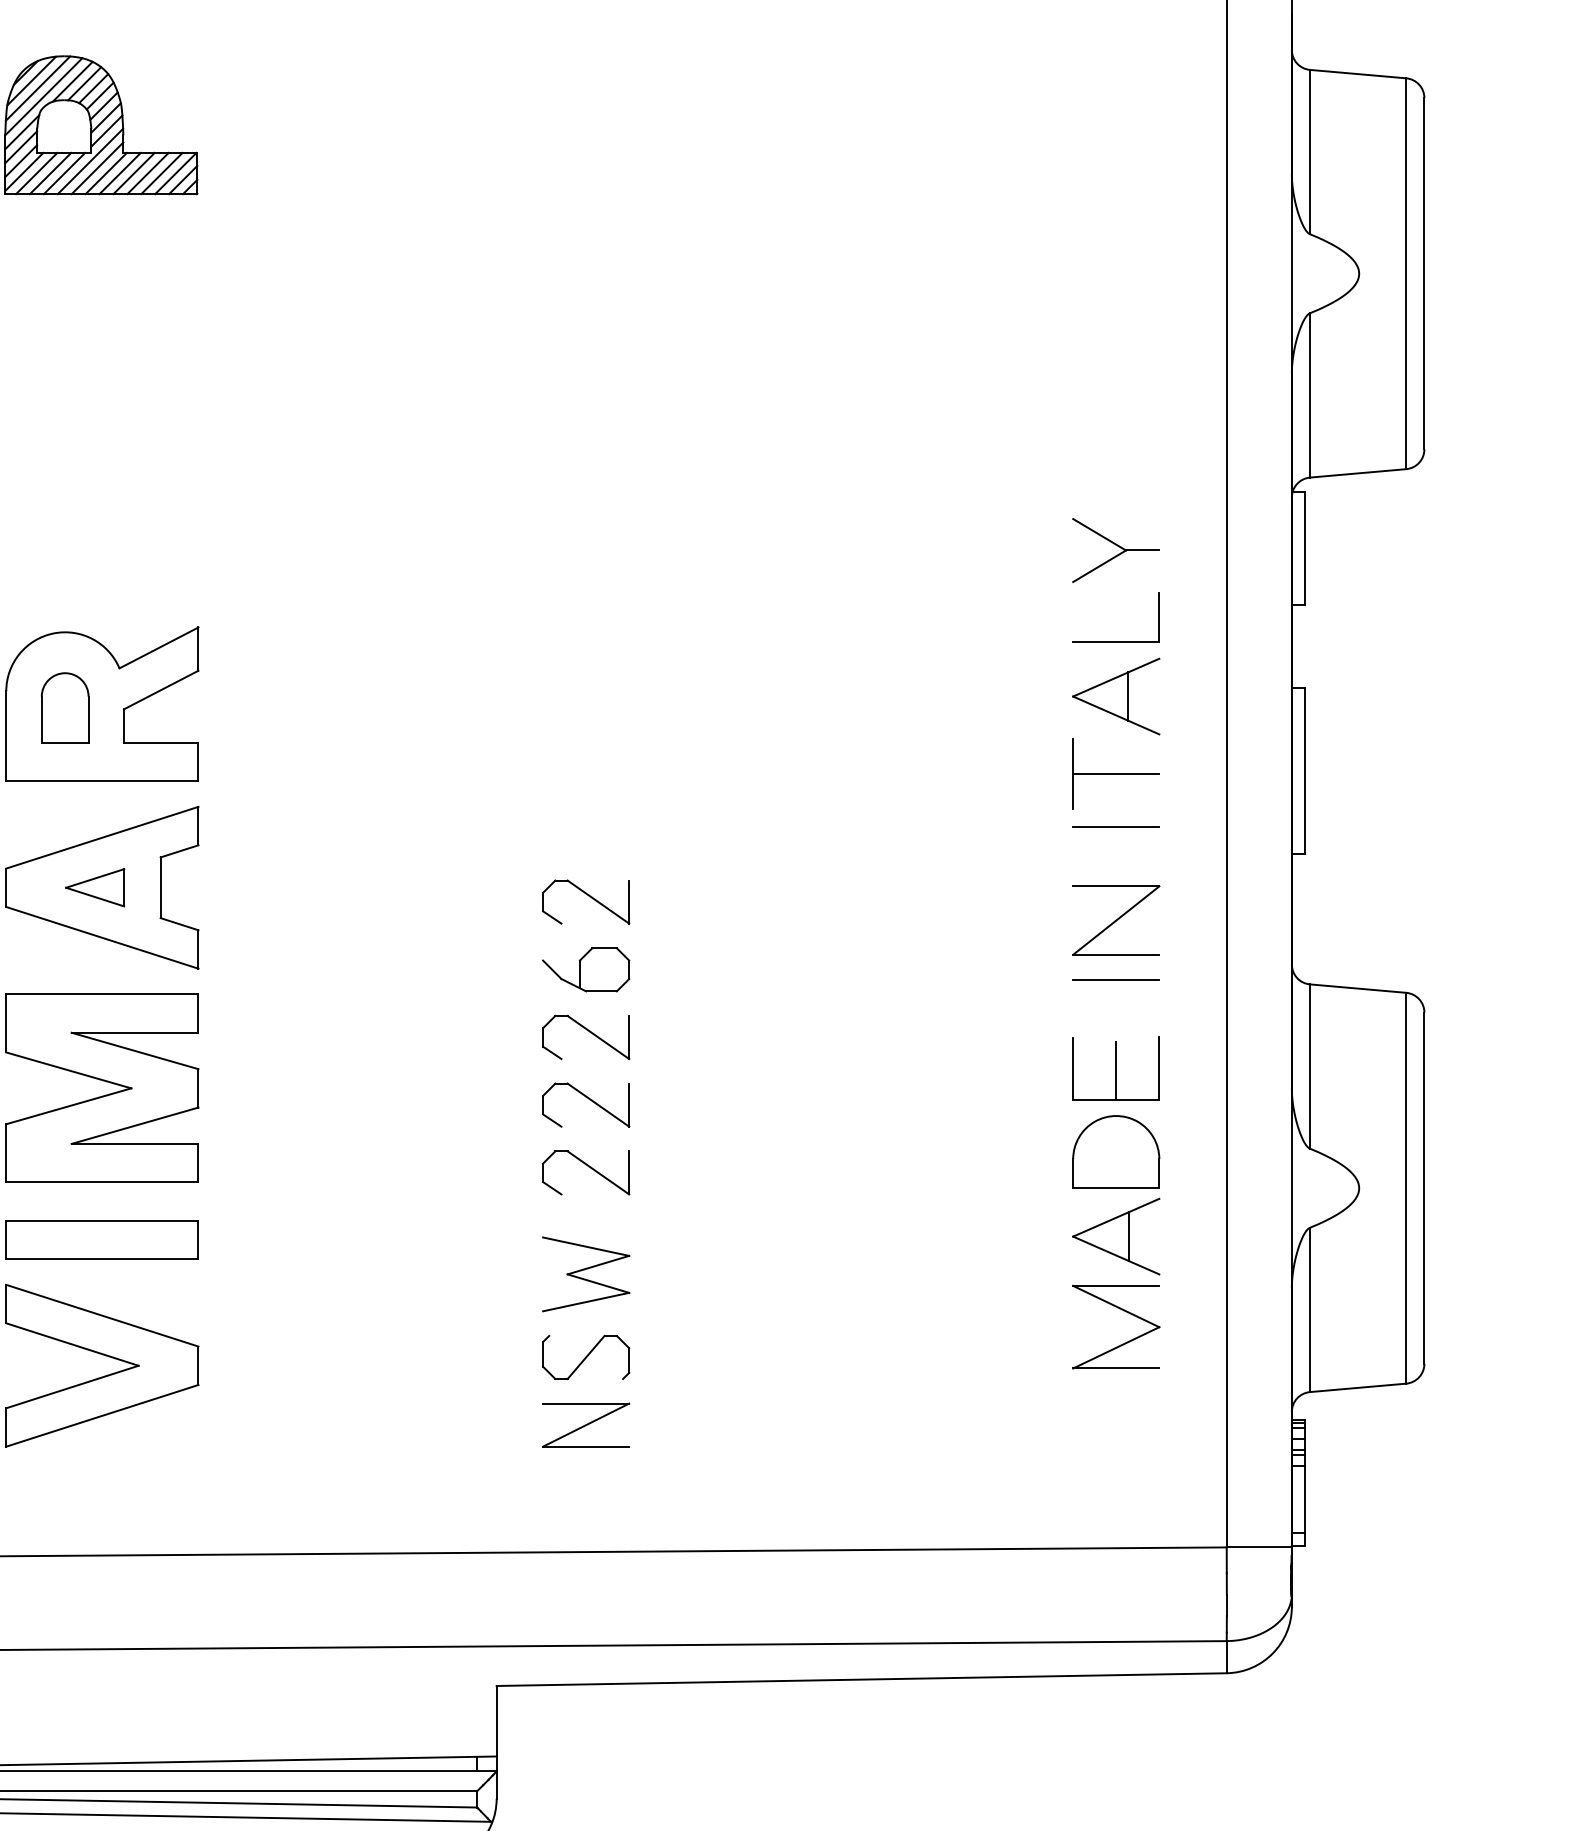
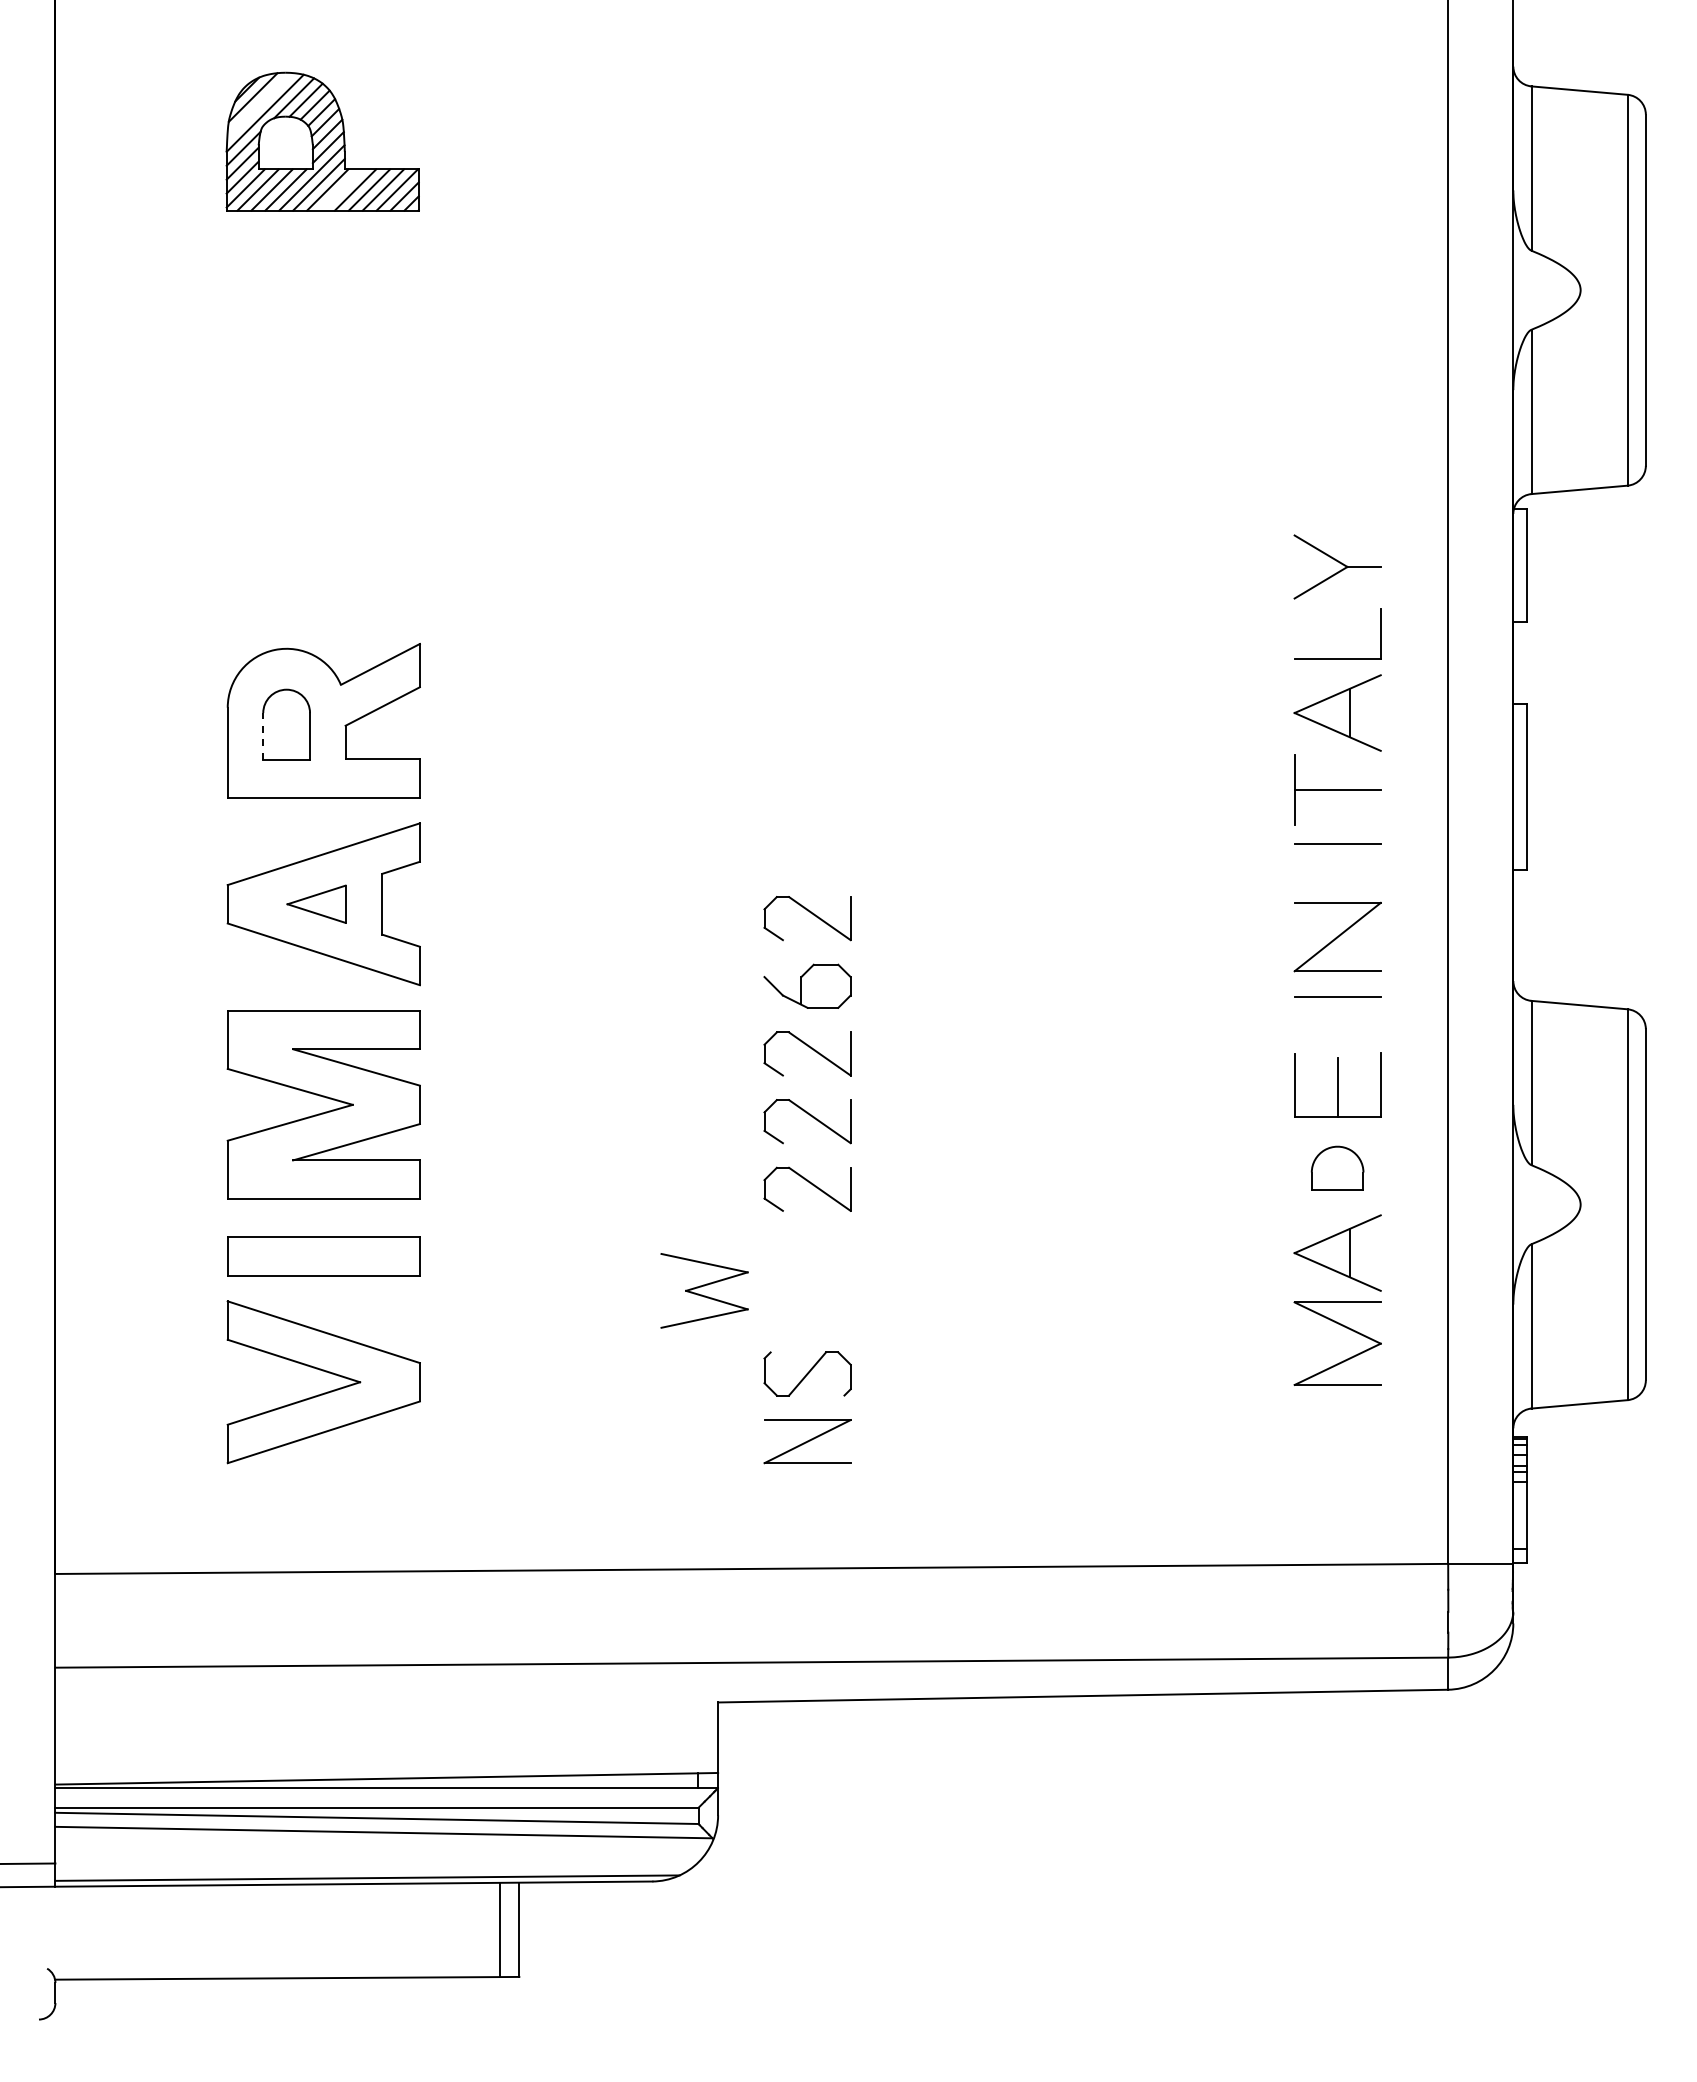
line: (38, 89) -> (259, 105), removed
line: (120, 173) -> (341, 189), removed
line: (42, 719) -> (263, 735), solid -> dashed
part: (1116, 1151) -> (1337, 1167), size x0.6
part: (586, 1274) -> (704, 1290), moved

